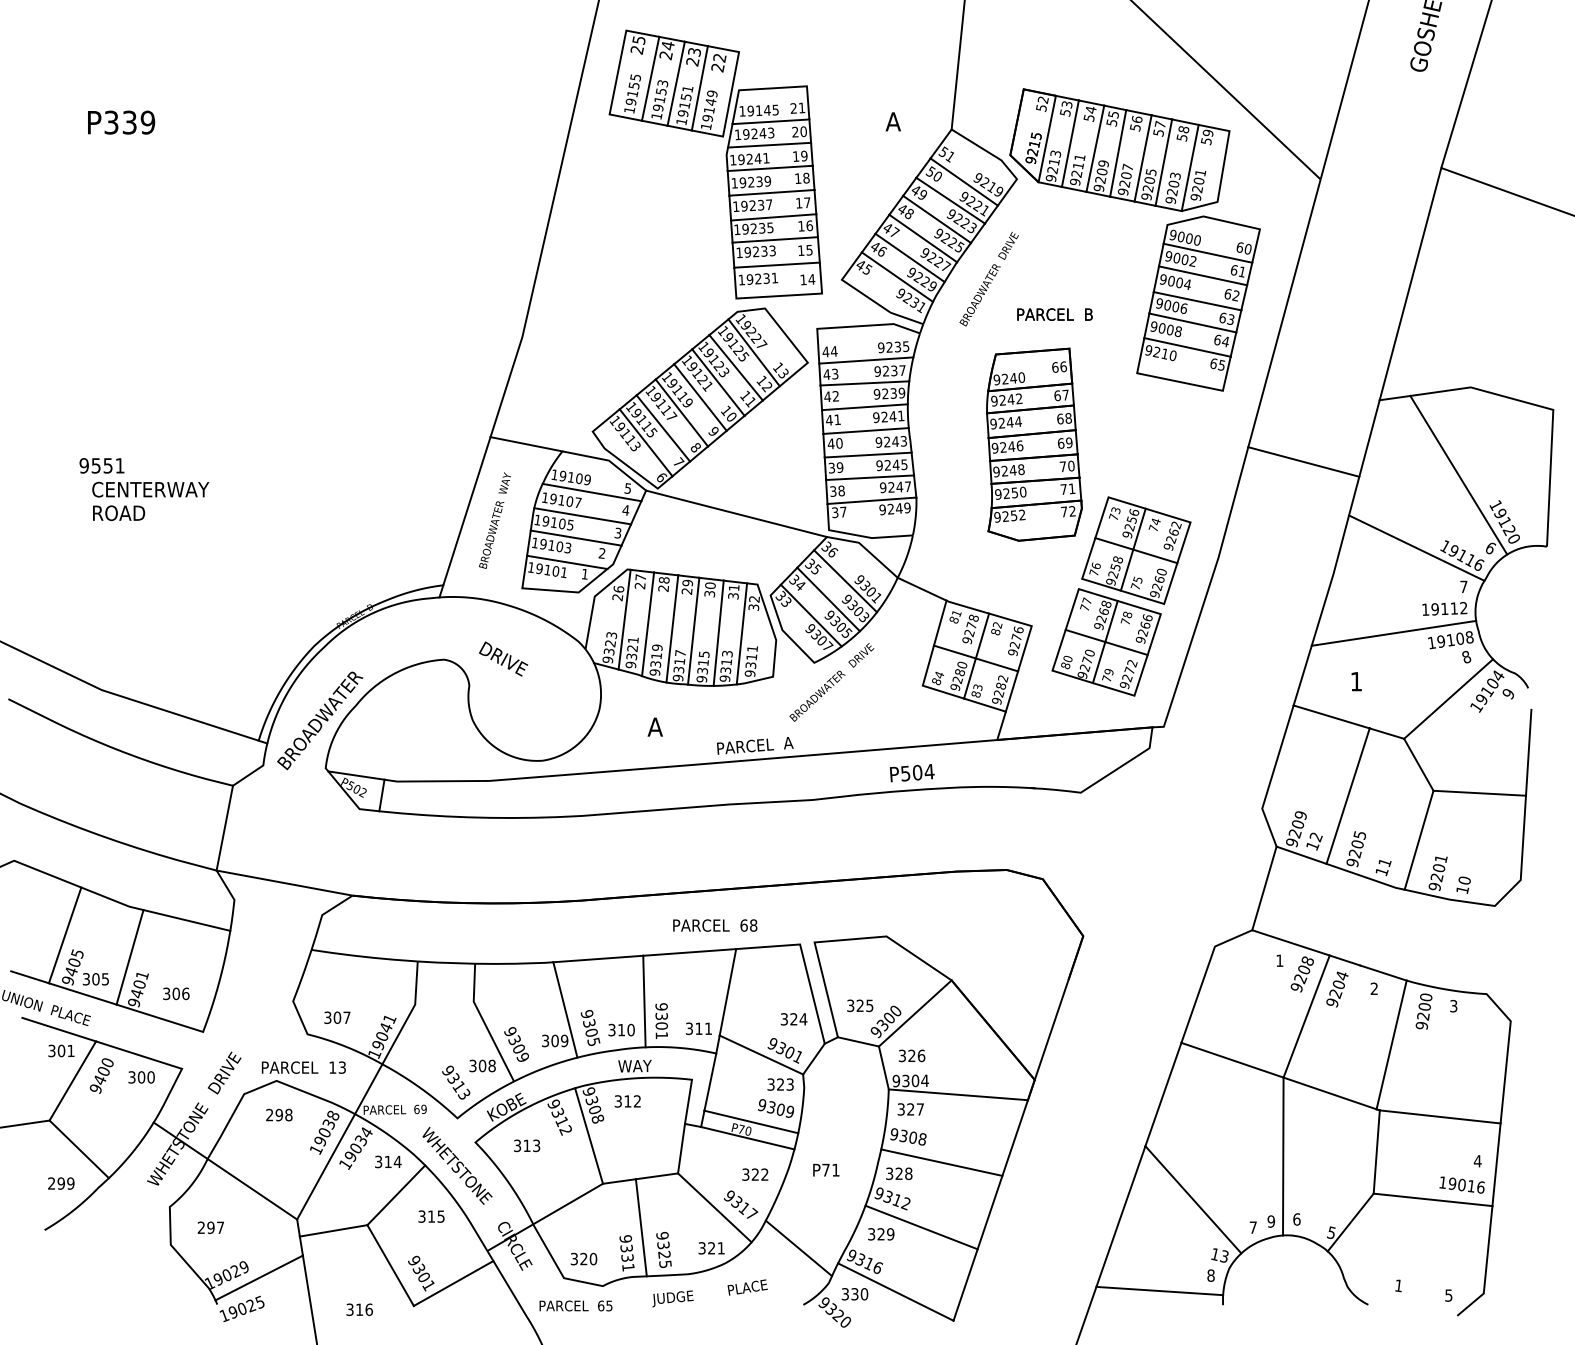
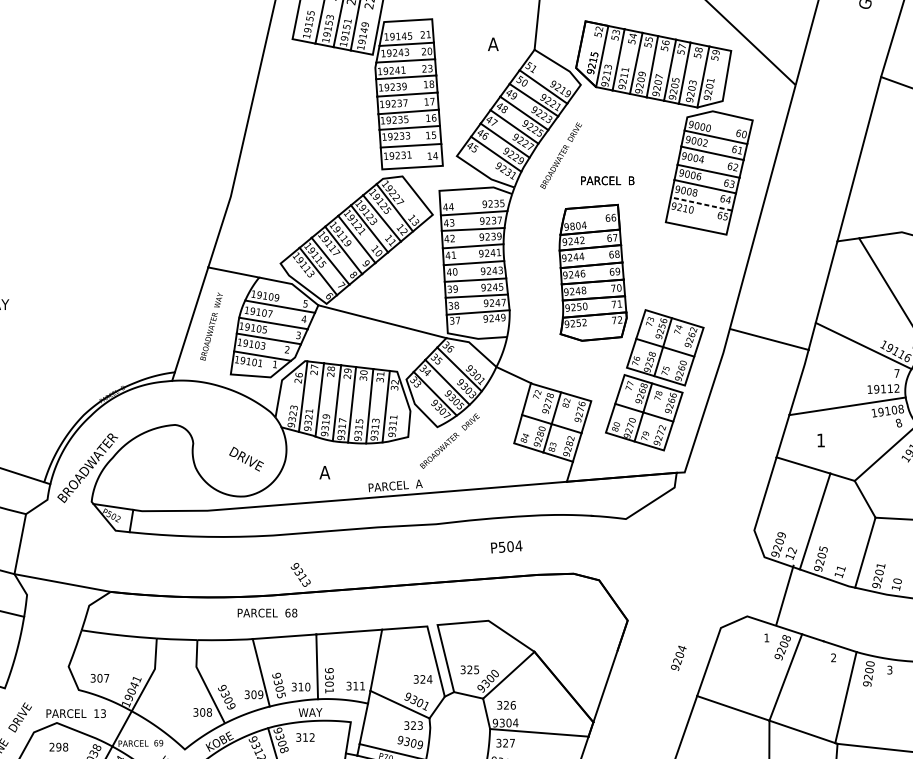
text: (799, 155) -> (426, 68), 19 -> 23
line: (1187, 347) -> (701, 204), solid -> dashed
text: (1013, 378) -> (578, 225), 9240 -> 9804
line: (1303, 461) -> (769, 339), moved
text: (954, 616) -> (536, 394), 81 -> 72
text: (503, 658) -> (246, 458), moved
text: (911, 773) -> (506, 547), moved
line: (1264, 888) -> (784, 595), moved
text: (715, 925) -> (267, 613), moved
text: (1337, 989) -> (678, 658), moved
text: (456, 1082) -> (300, 574), moved

